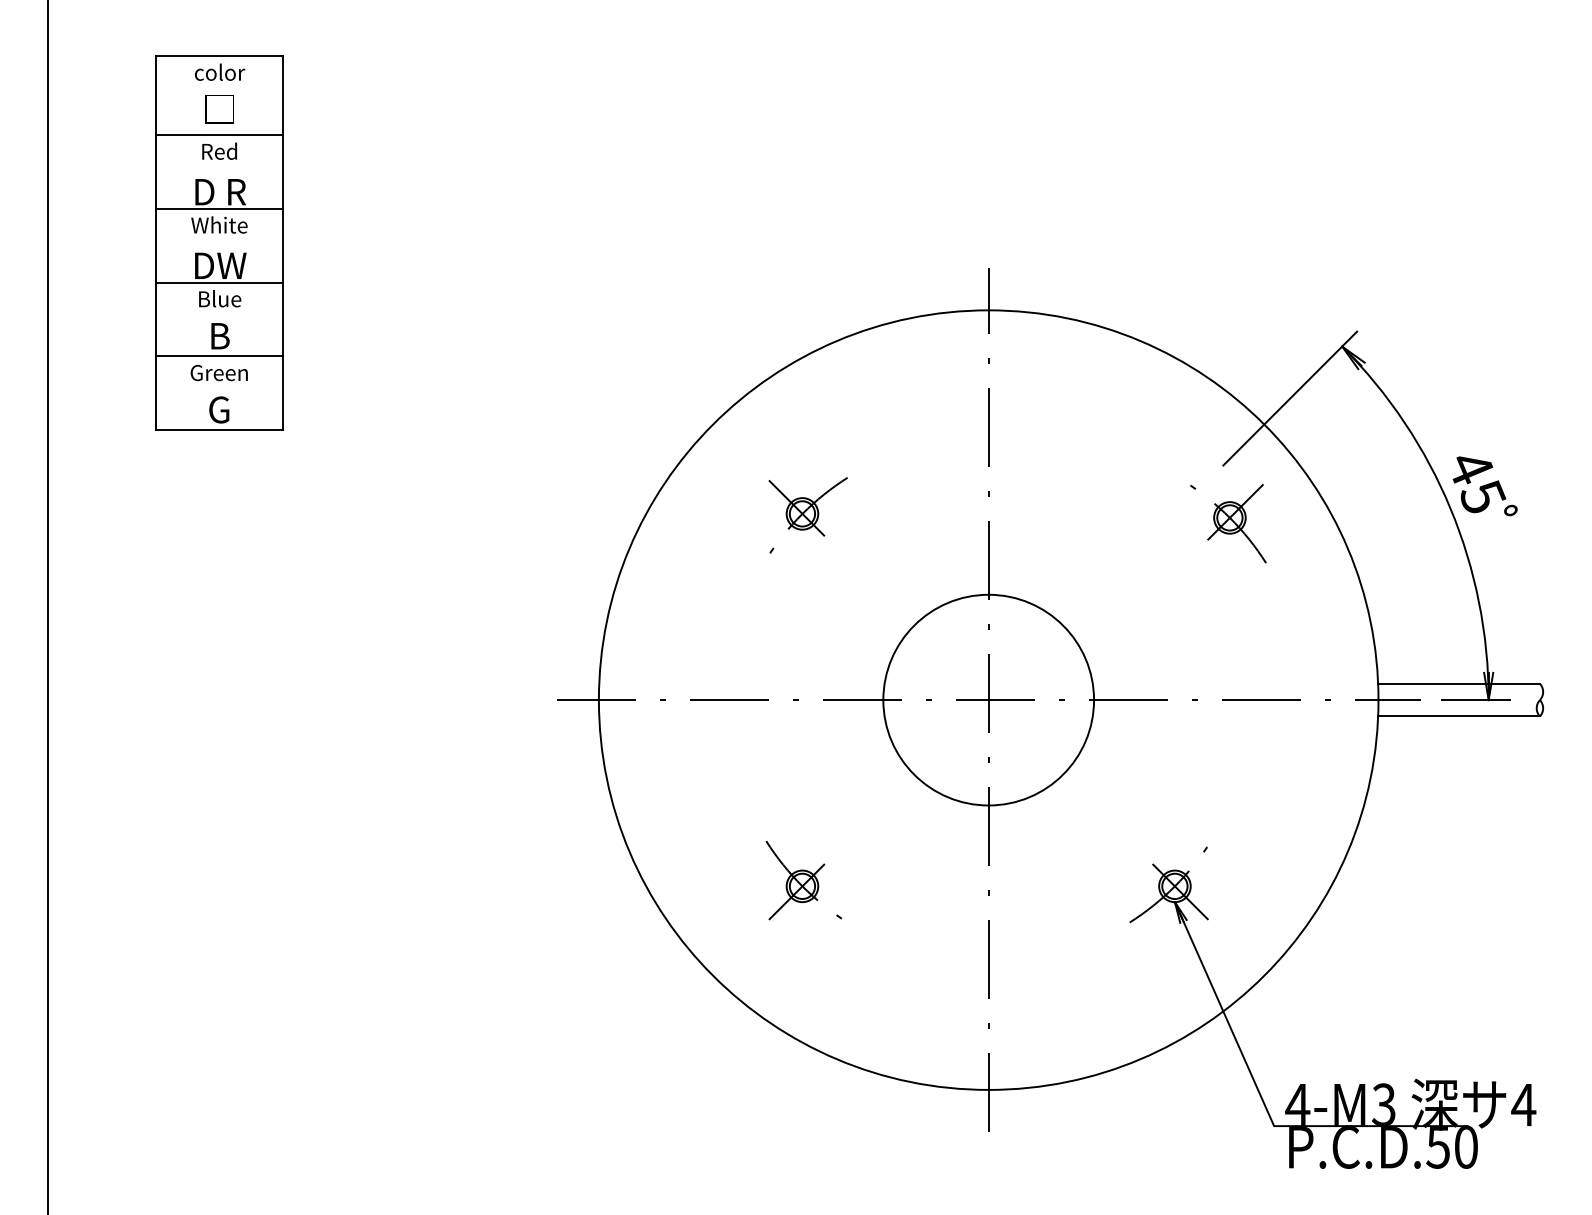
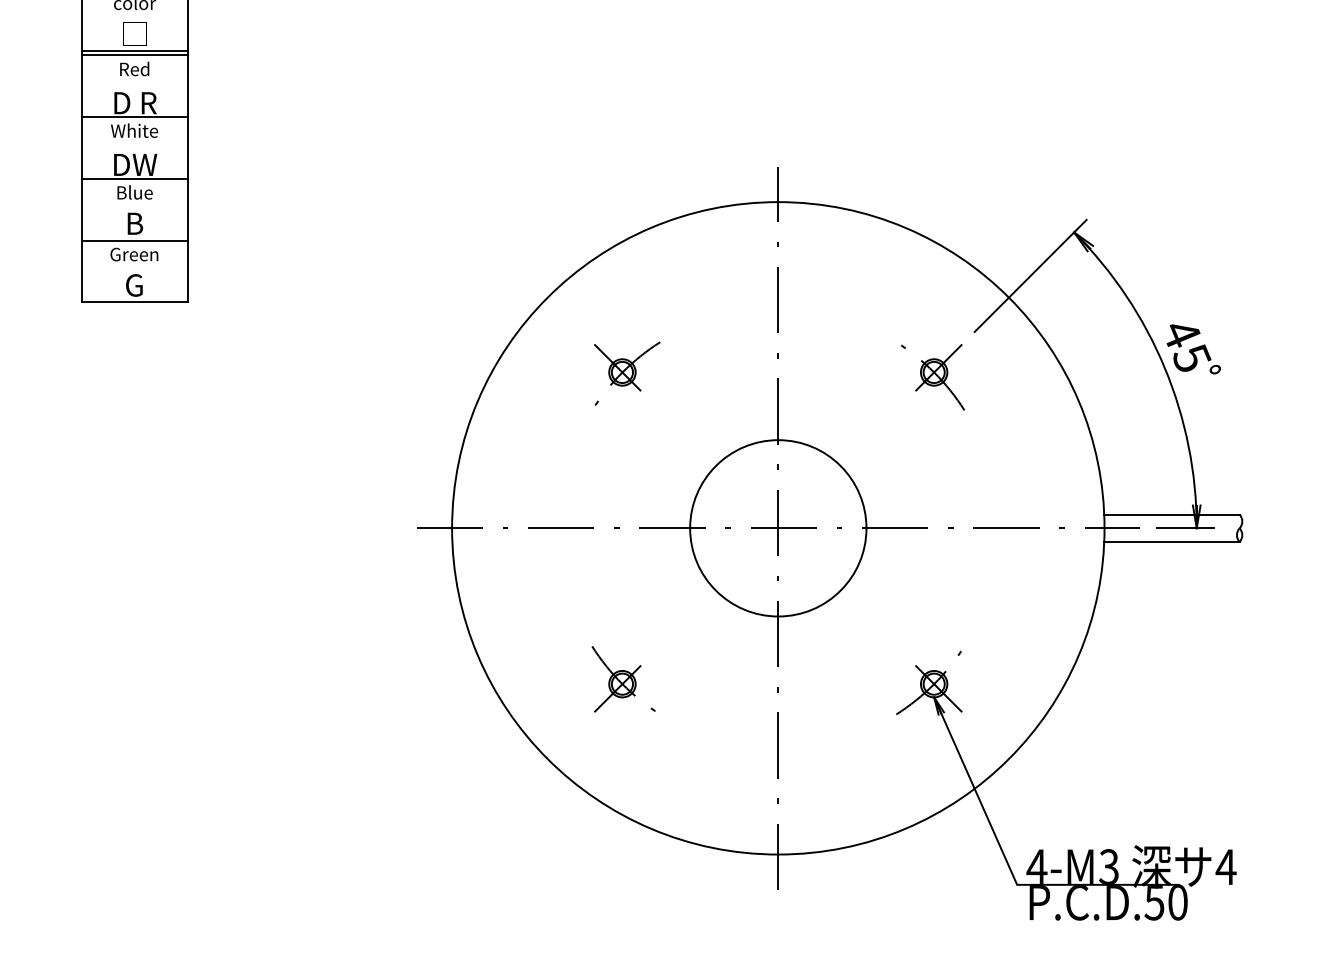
line: (219, 129) -> (134, 50), added
part: (1228, 523) -> (932, 377), moved

